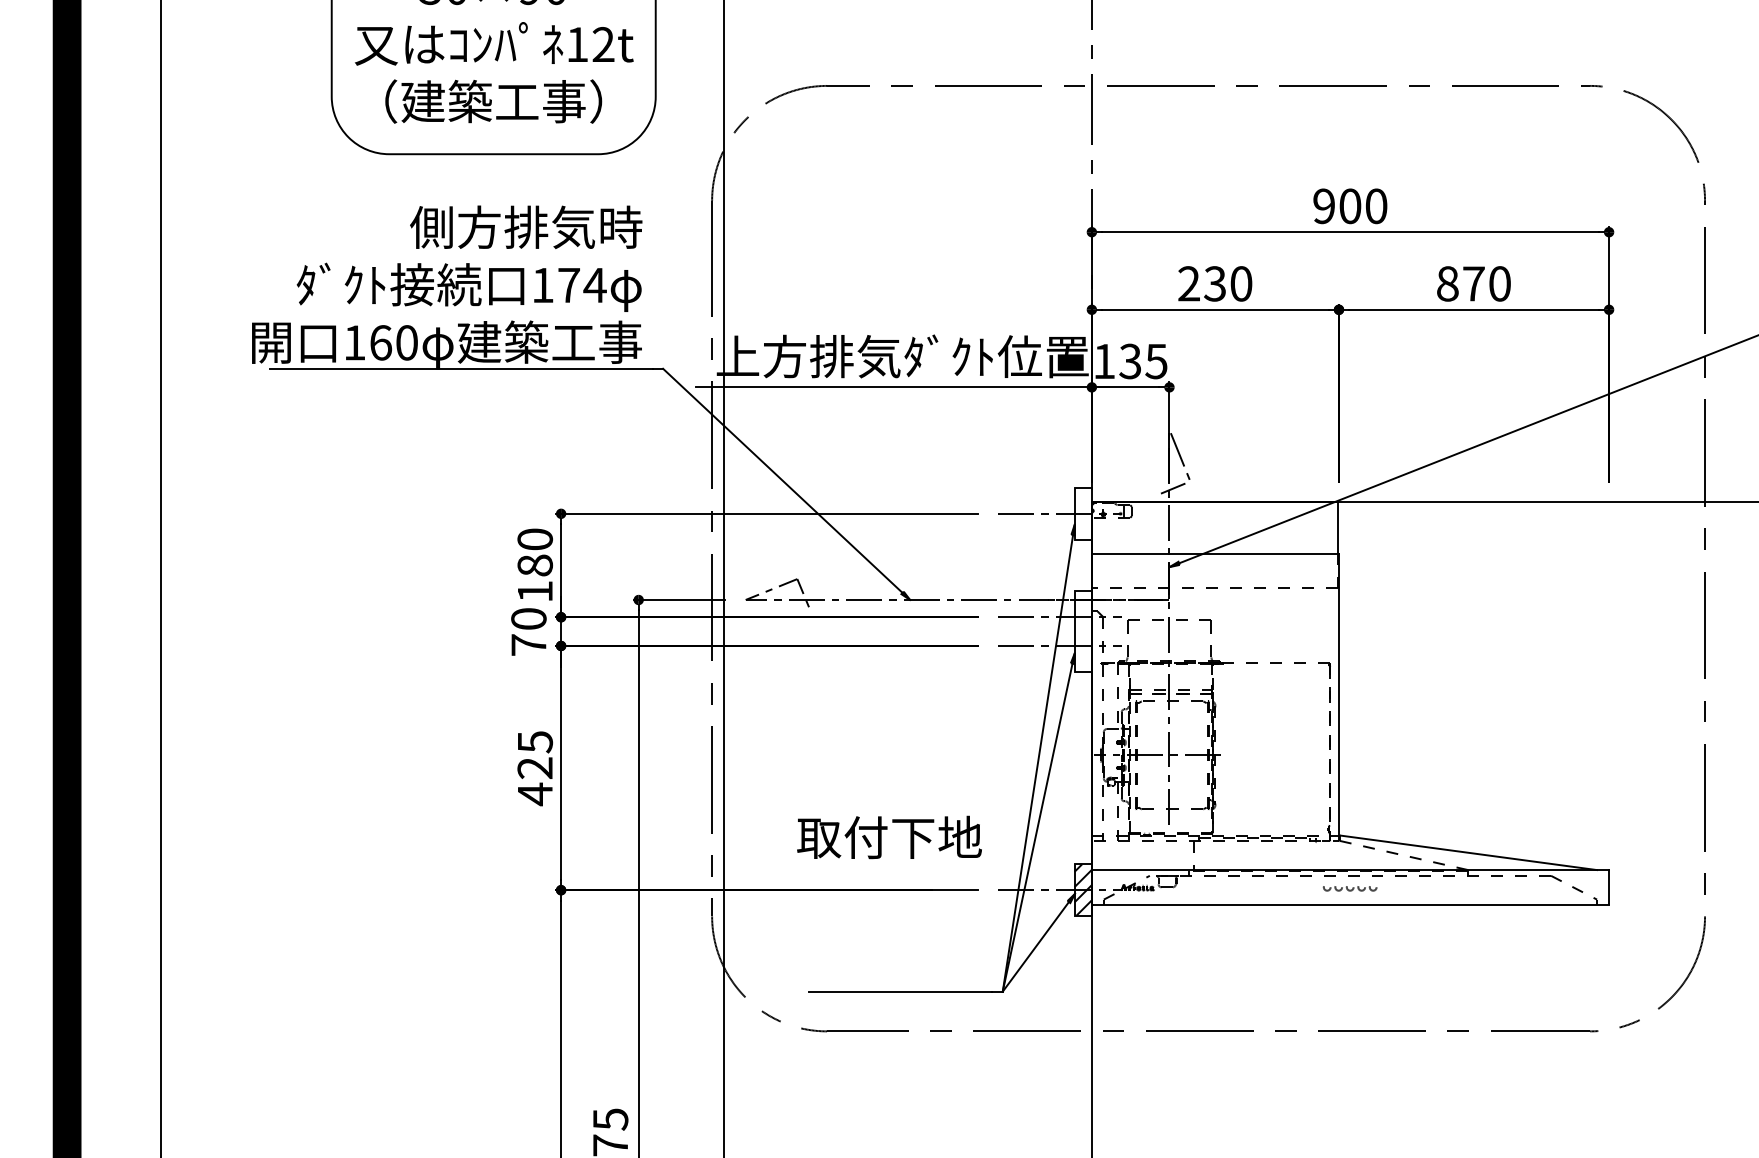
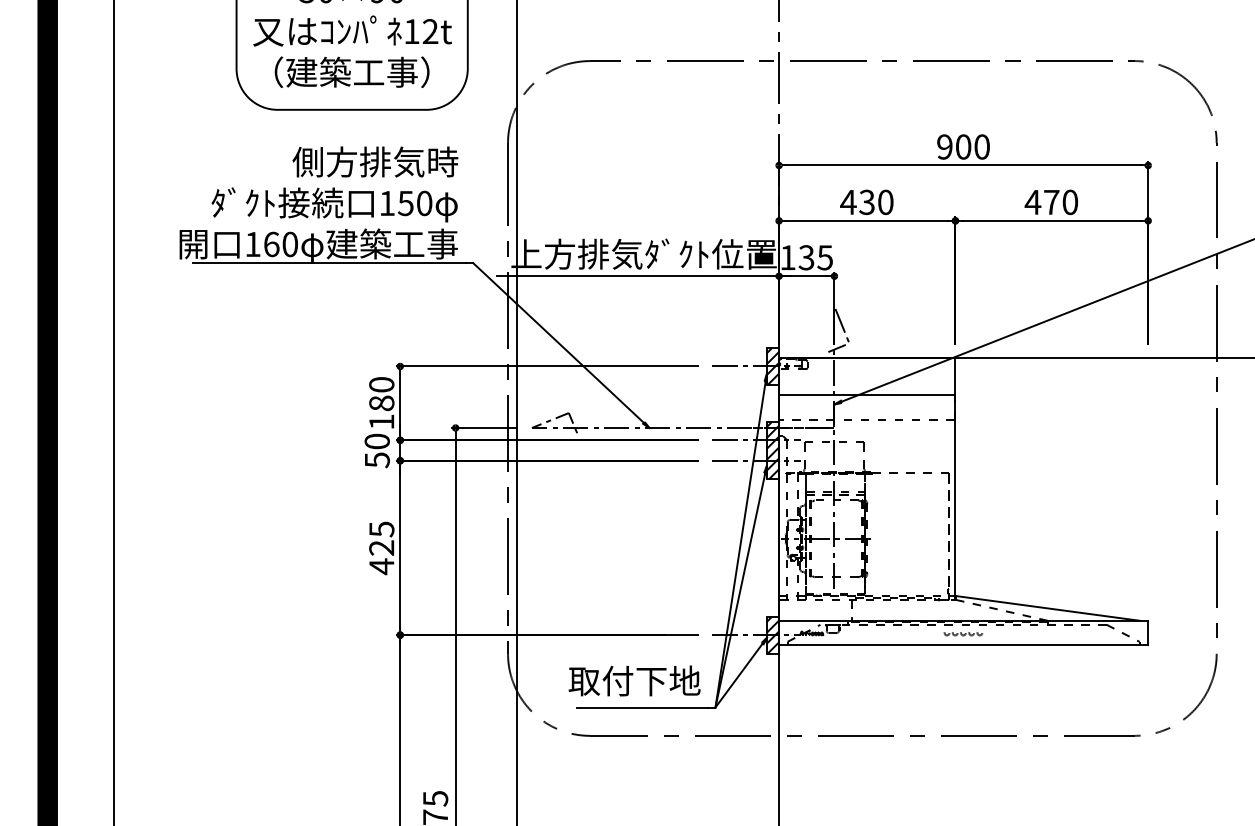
text: (1188, 283) -> (848, 202), 230 -> 430
text: (1447, 283) -> (1032, 202), 870 -> 470
text: (581, 285) -> (414, 203), 174 -> 150
hatch: (1082, 513) -> (772, 366), added
hatch: (1082, 631) -> (772, 450), added
text: (528, 645) -> (376, 460), 70 -> 50
text: (889, 837) -> (634, 680), moved

